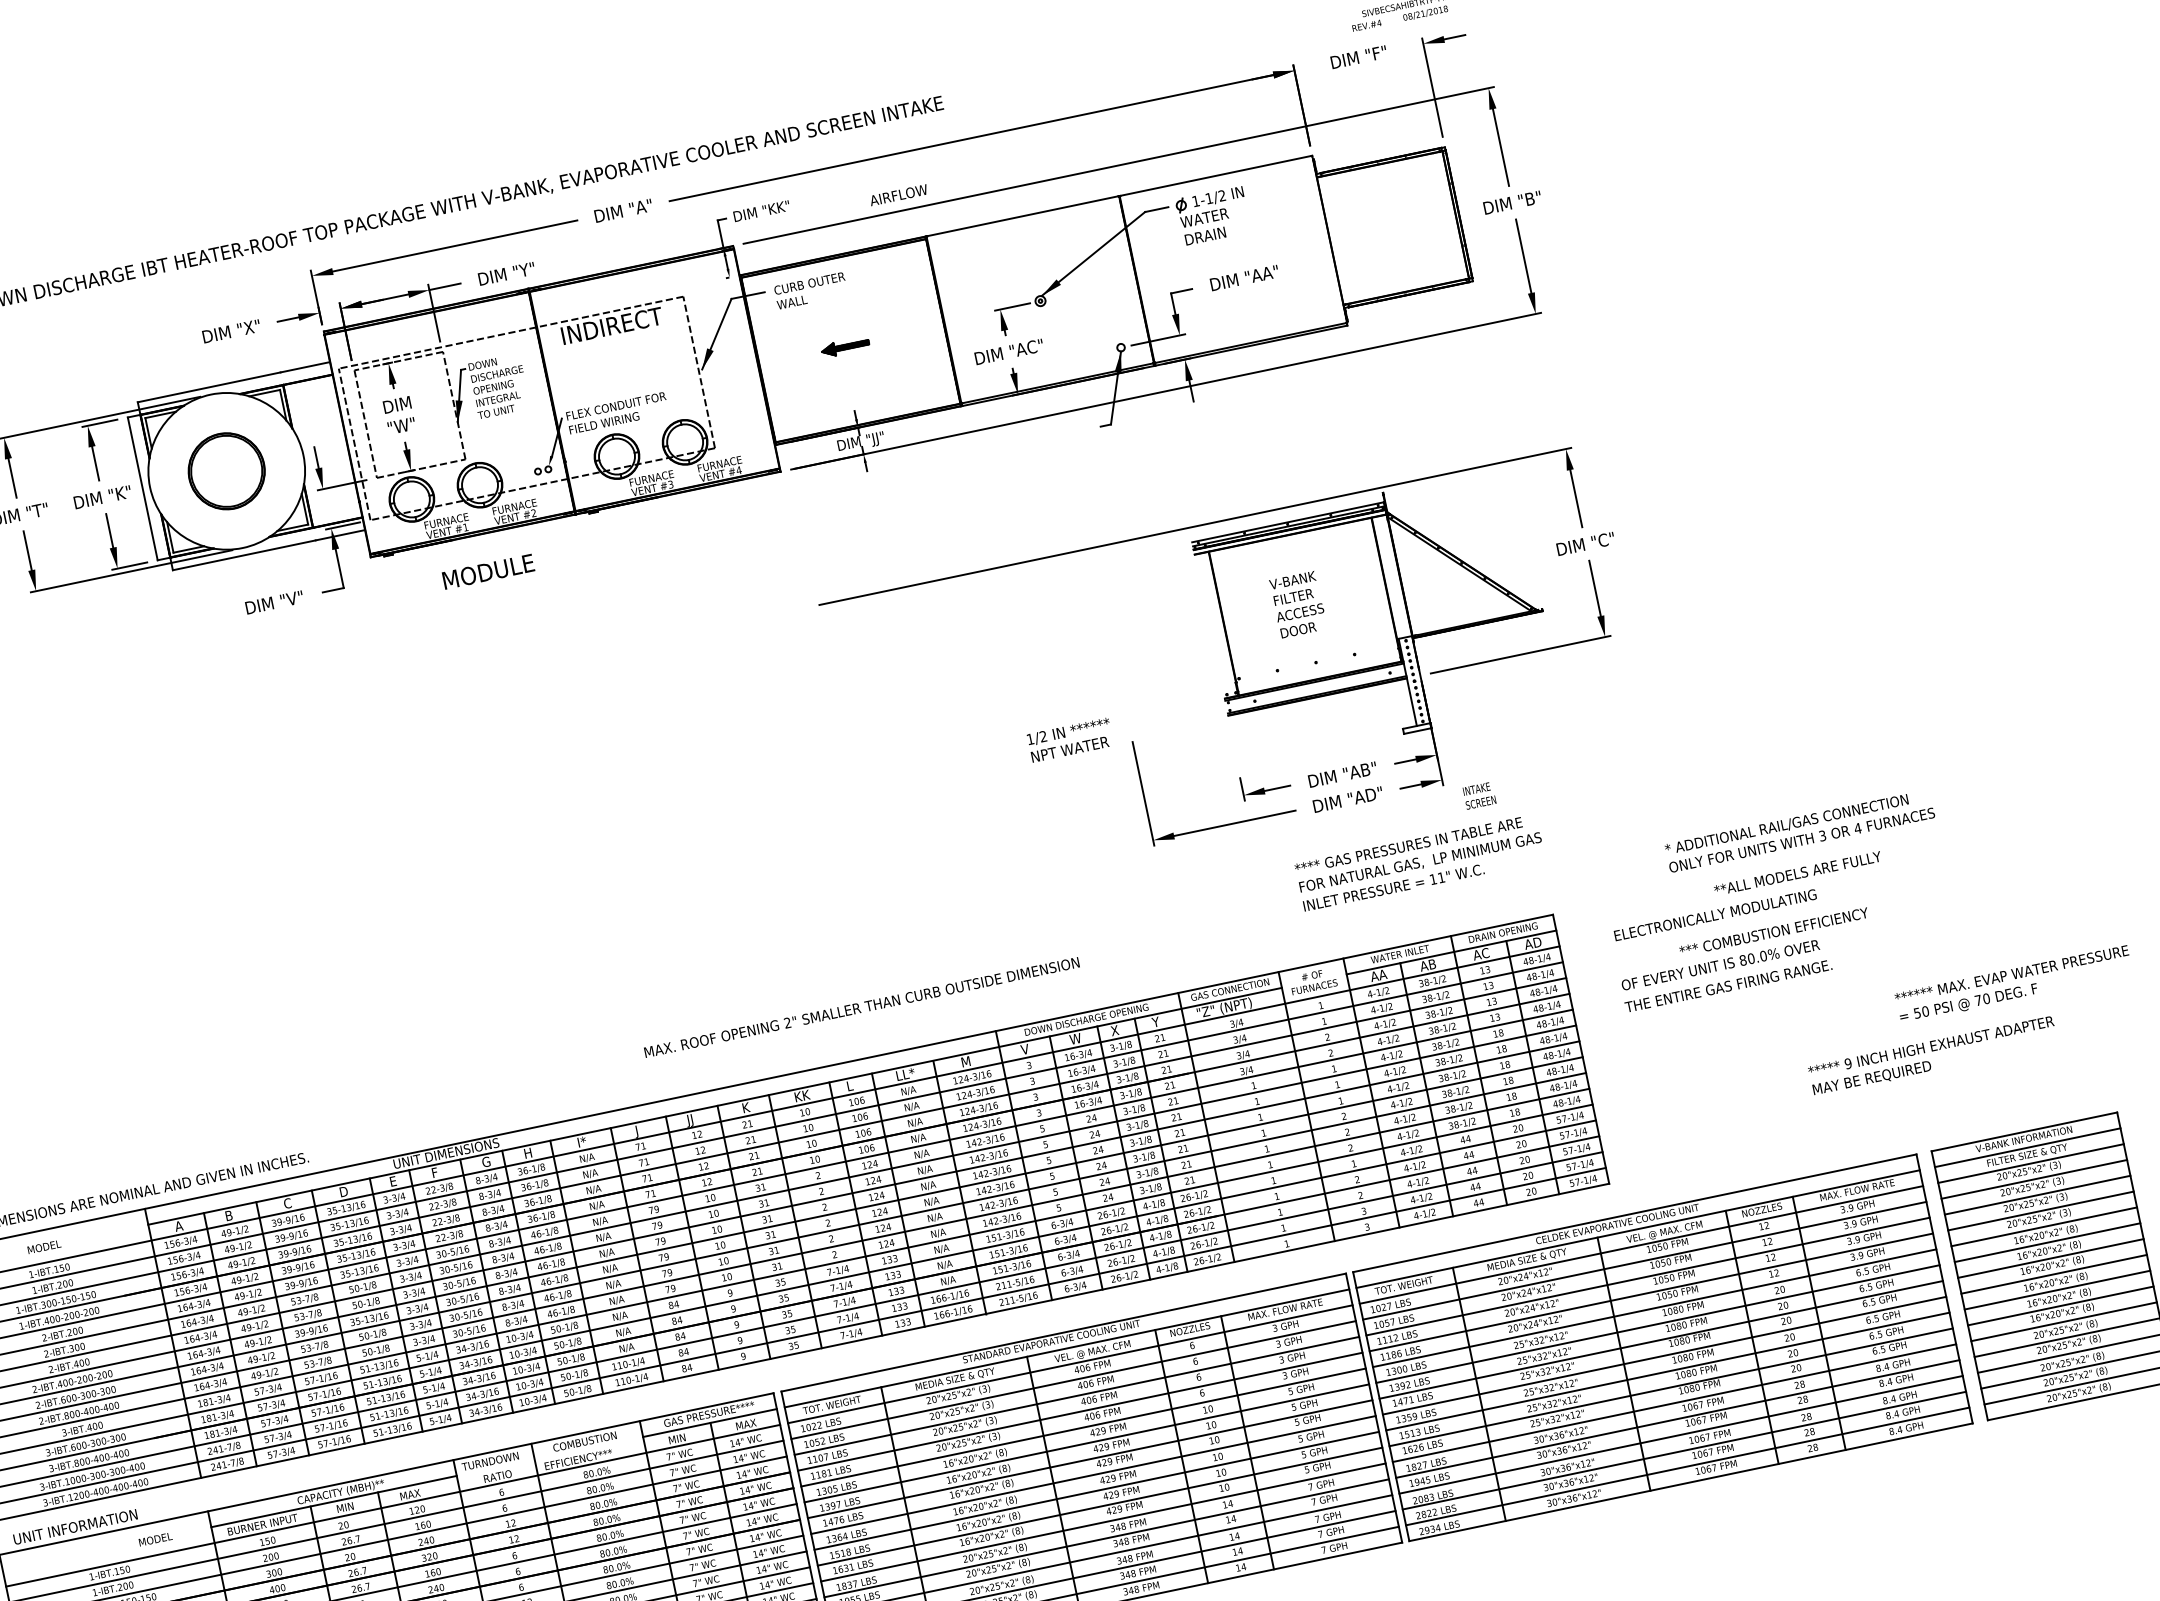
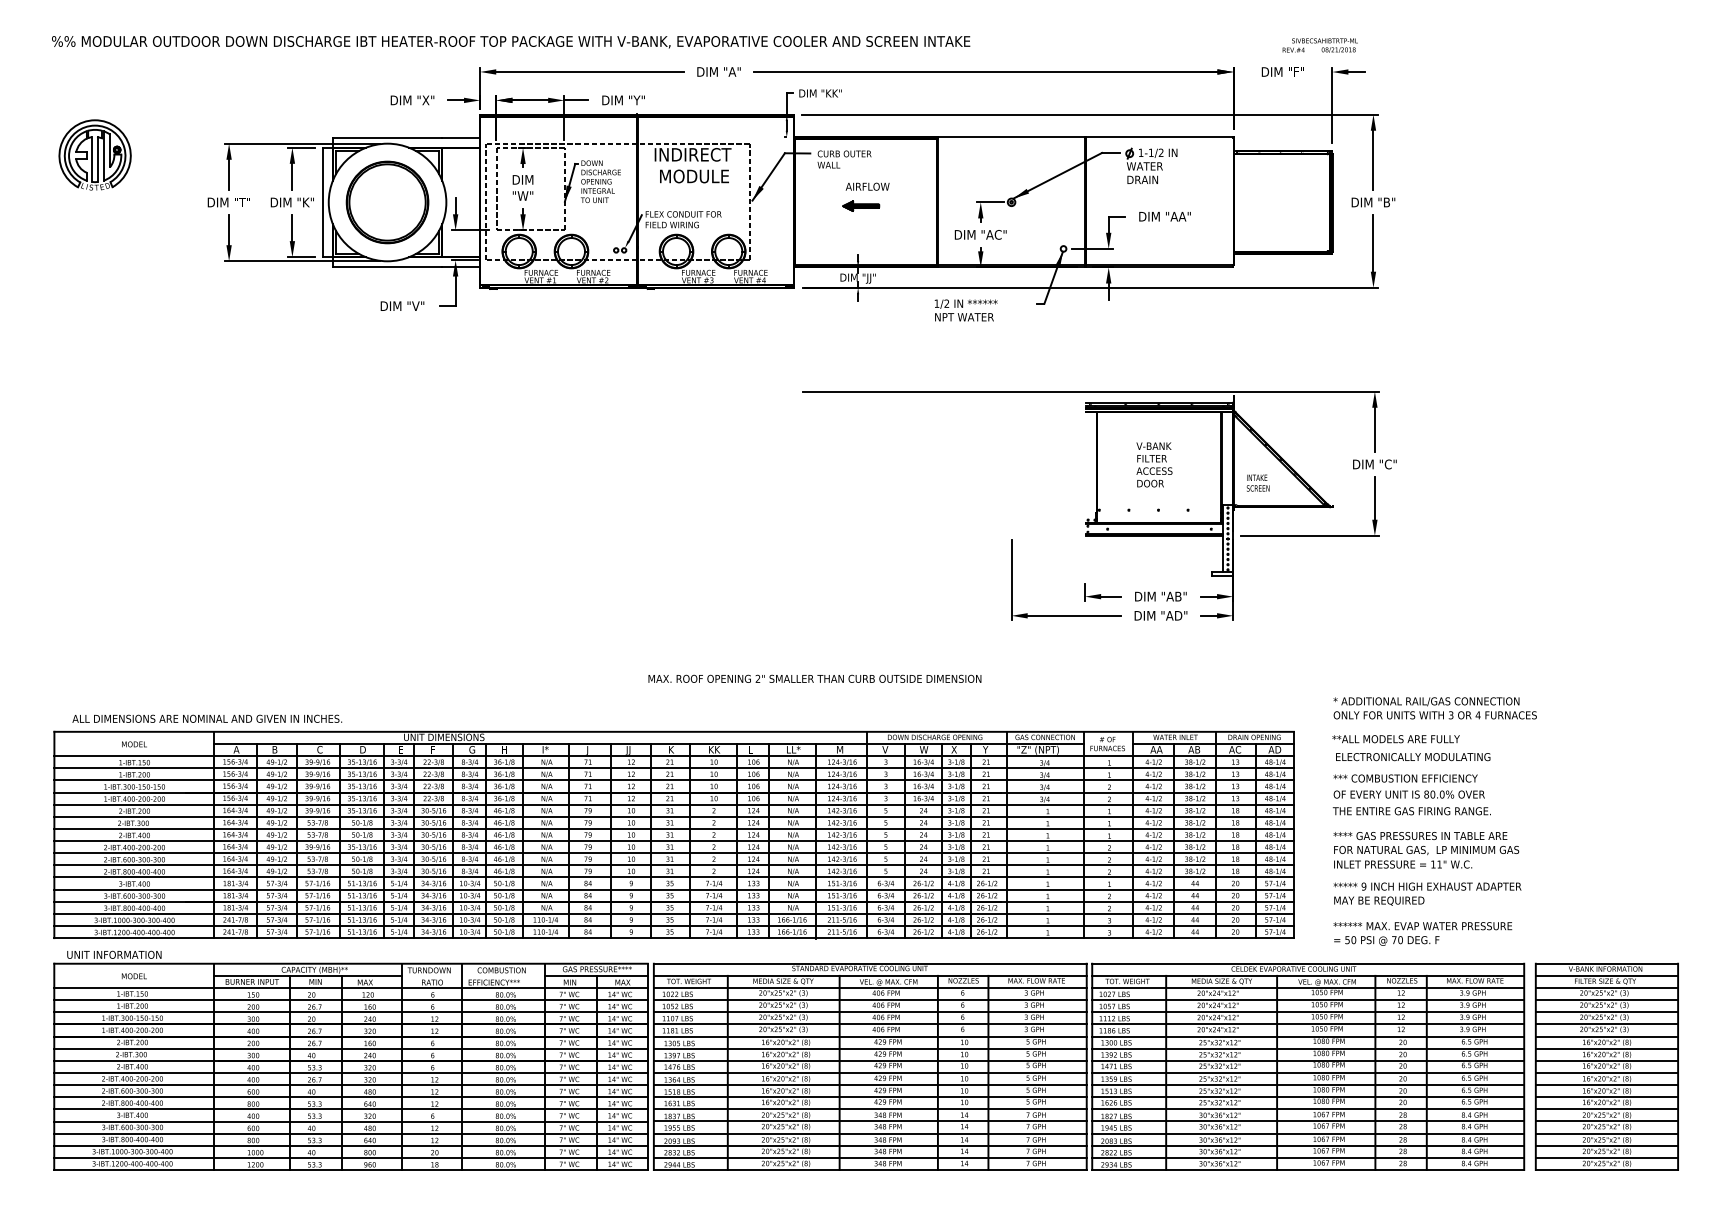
text: (898, 194) -> (867, 186), moved
part: (226, 471) -> (387, 202), size x1.43
text: (488, 571) -> (694, 176), moved
text: (1069, 740) -> (965, 310), moved
text: (1478, 795) -> (1257, 482), moved
text: (1799, 831) -> (1434, 708), moved
text: (1420, 863) -> (1426, 850), moved
text: (1797, 874) -> (1395, 739), moved
text: (1773, 932) -> (1405, 778), moved
text: (2013, 984) -> (1422, 933), moved
text: (861, 1007) -> (814, 678), moved
text: (1932, 1055) -> (1427, 893), moved
text: (154, 1539) -> (133, 976), moved

